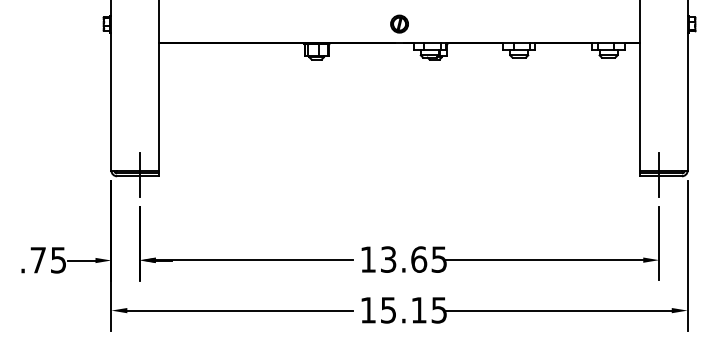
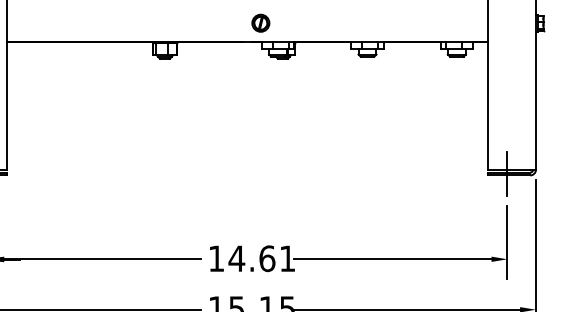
part: (399, 23) -> (260, 22), moved
text: (413, 259) -> (261, 258), 13.65 -> 14.61

